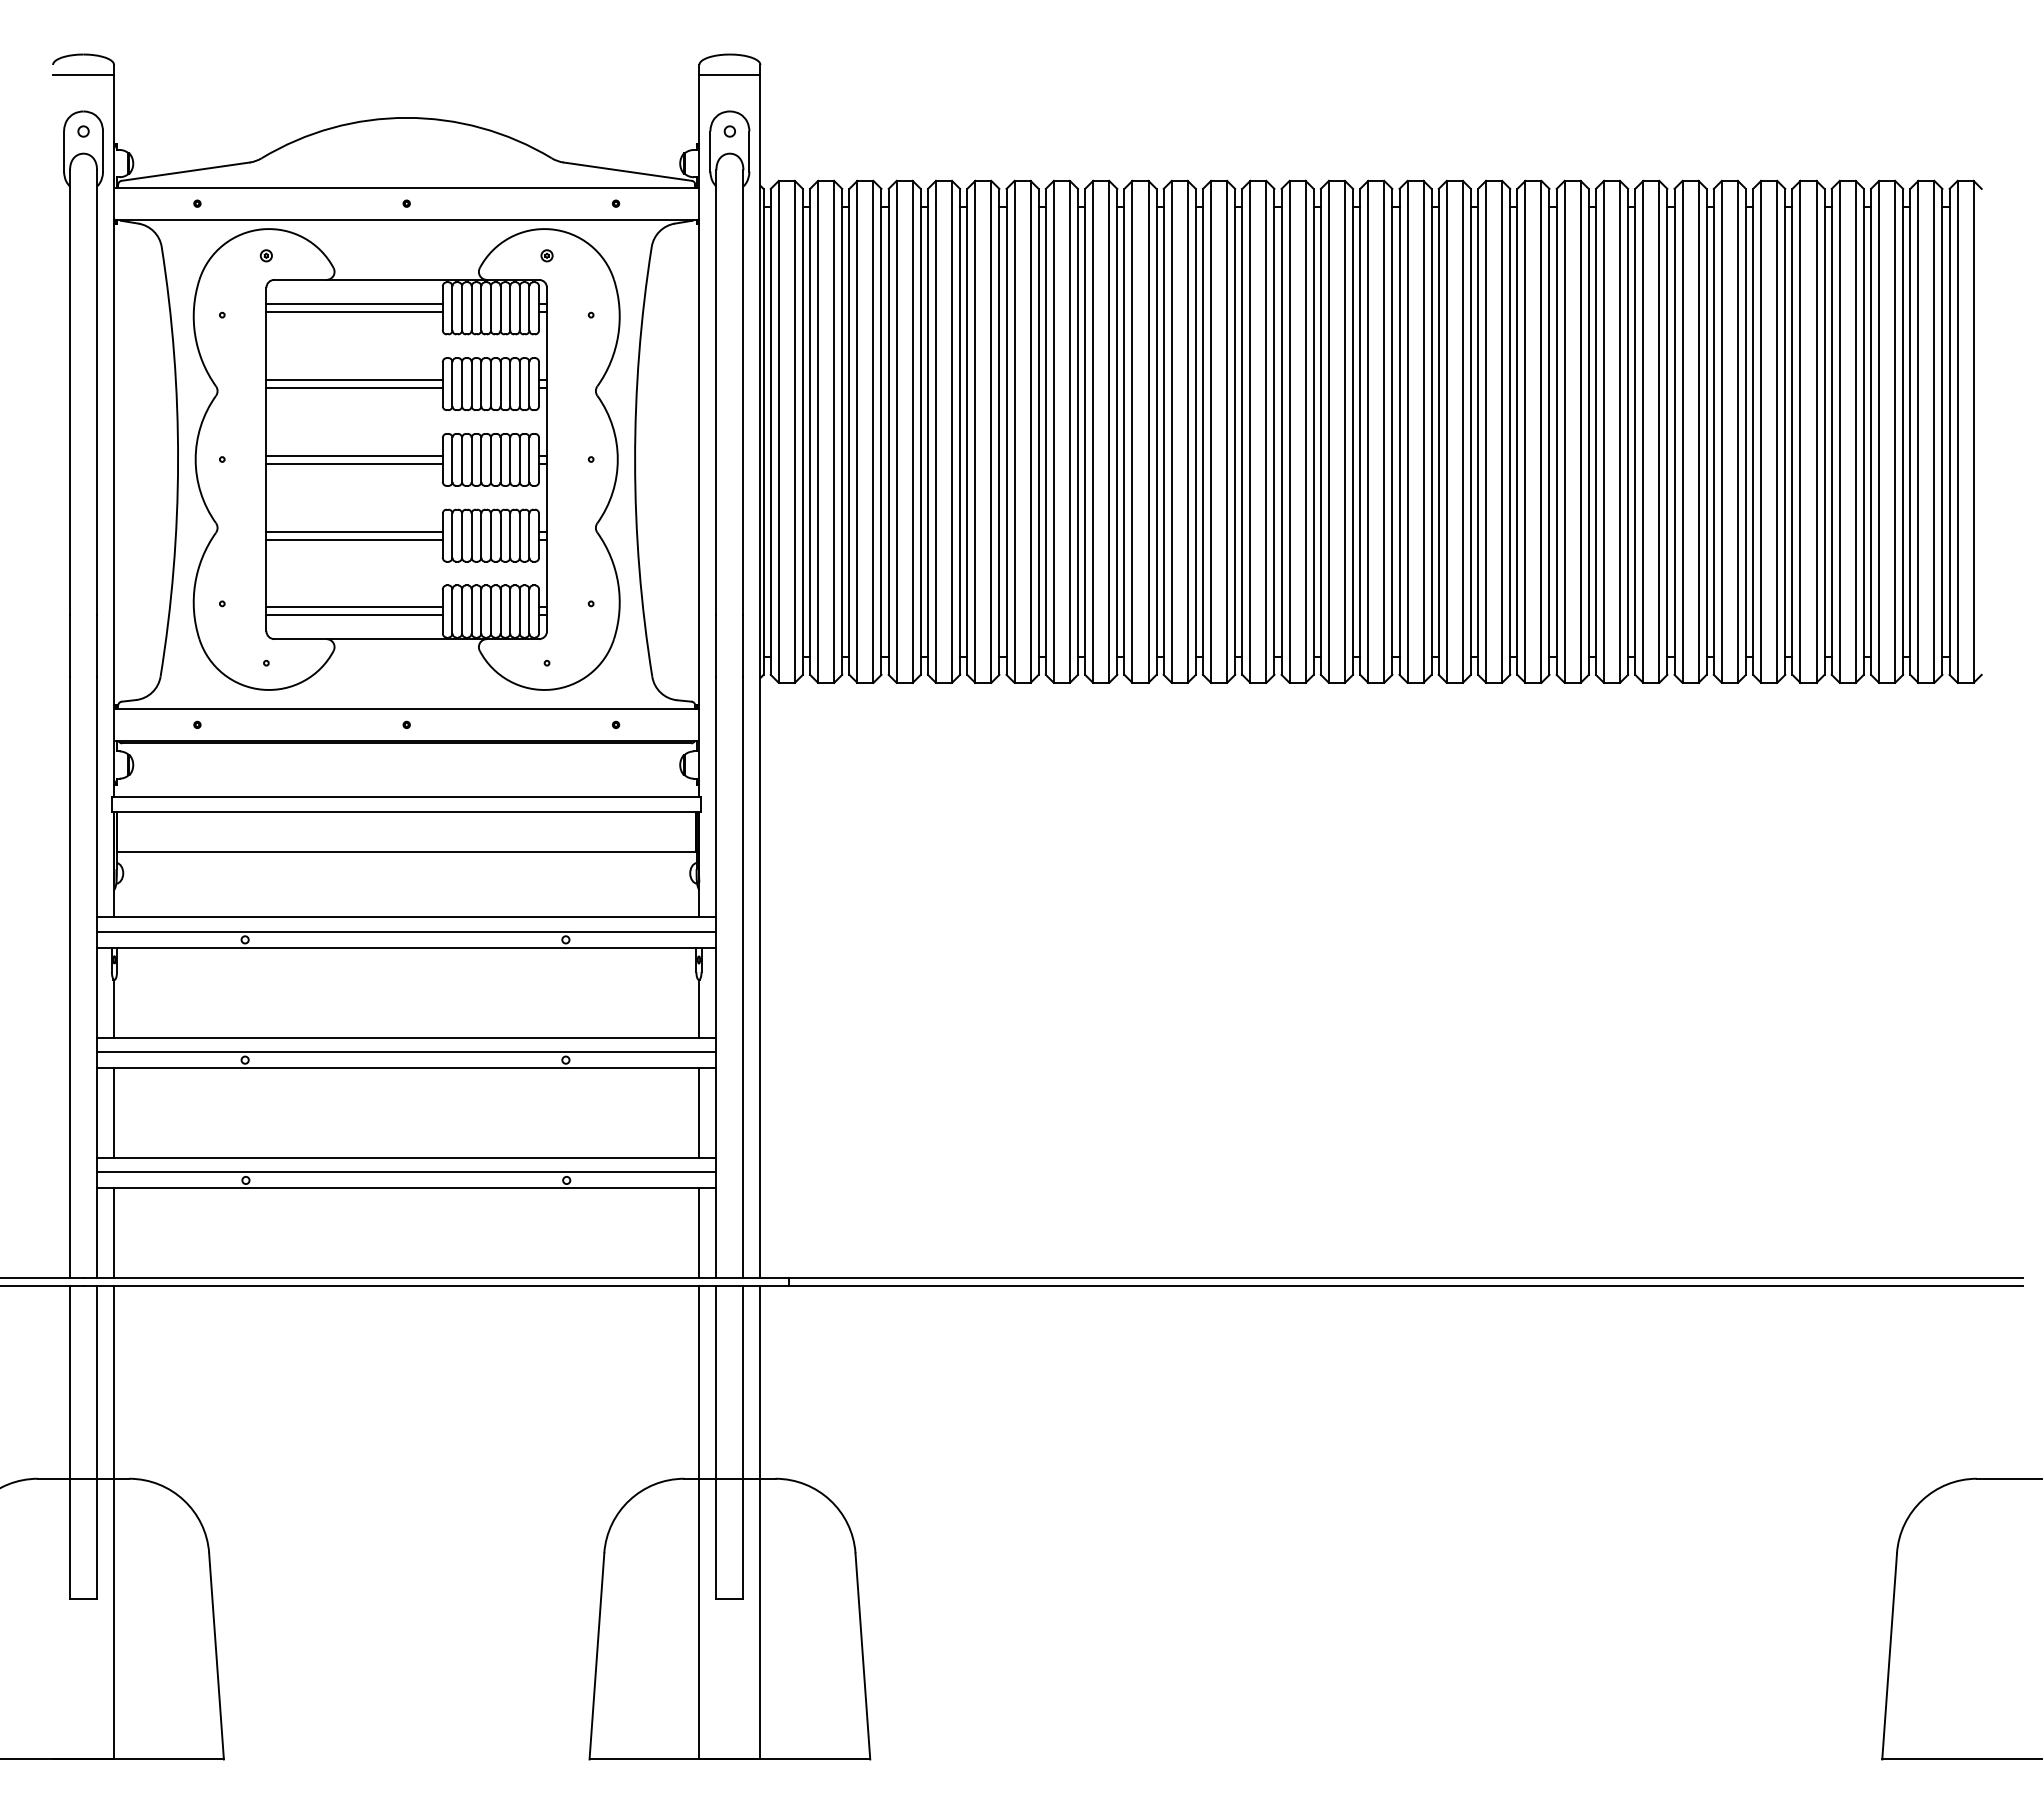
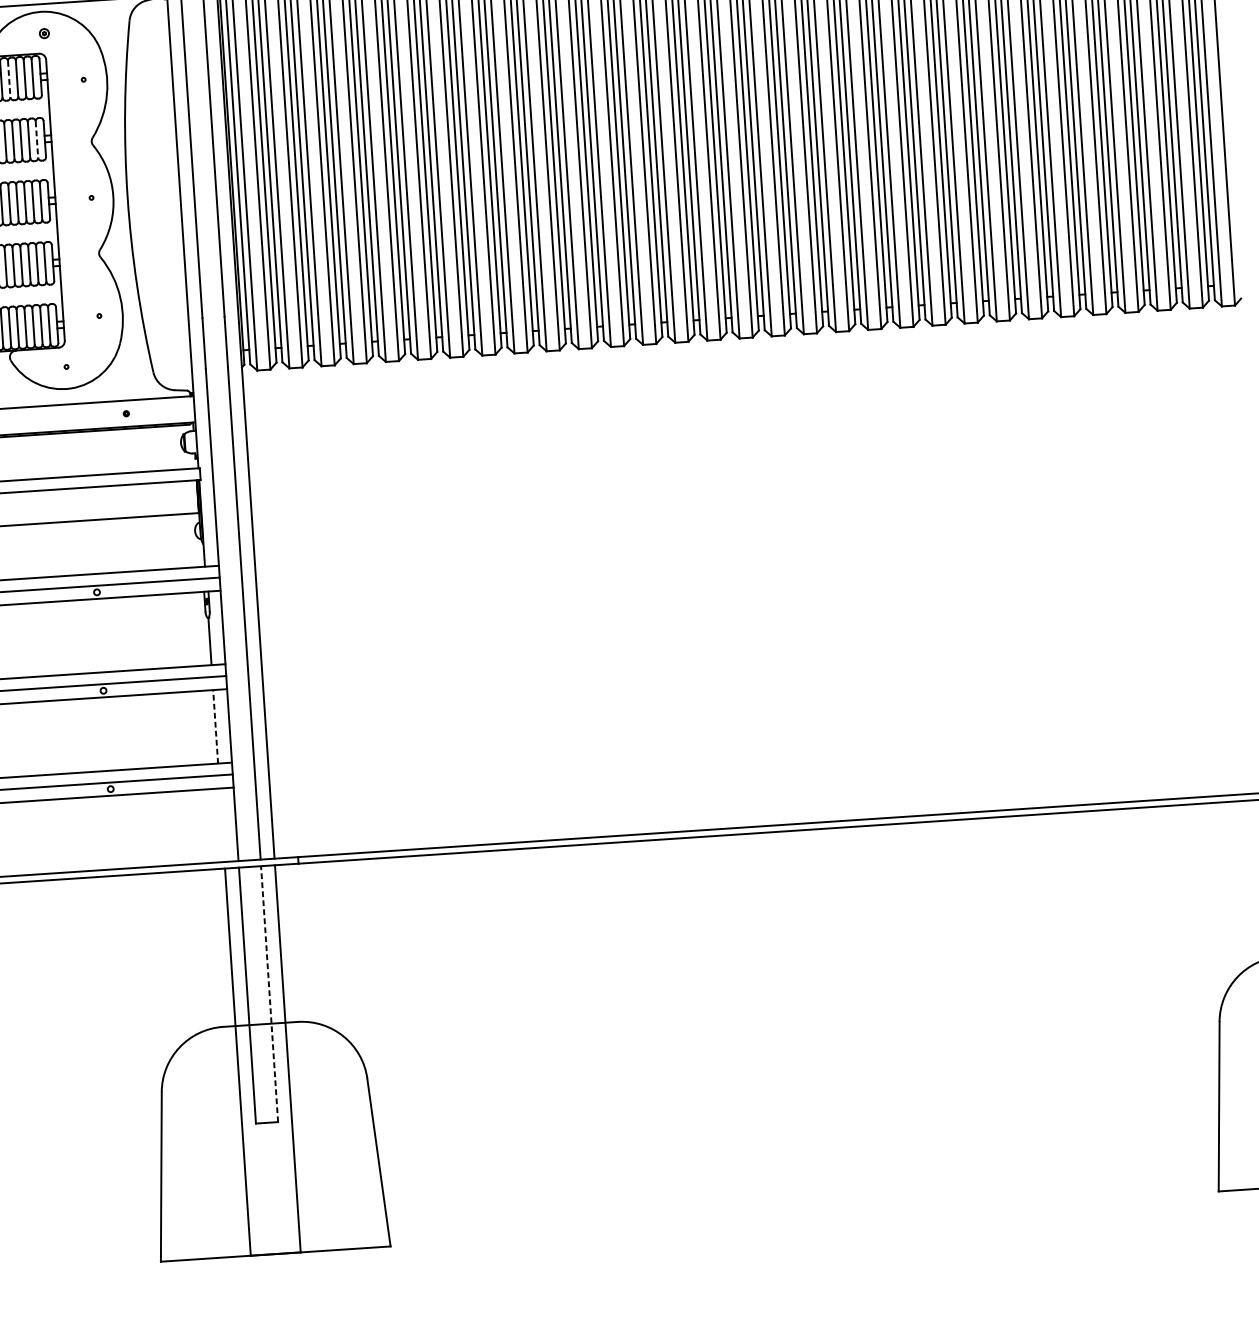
line: (500, 308) -> (9, 79), solid -> dashed
line: (529, 384) -> (37, 139), solid -> dashed
line: (699, 1113) -> (215, 727), solid -> dashed
line: (699, 1233) -> (222, 825), removed
line: (743, 1442) -> (269, 994), solid -> dashed

